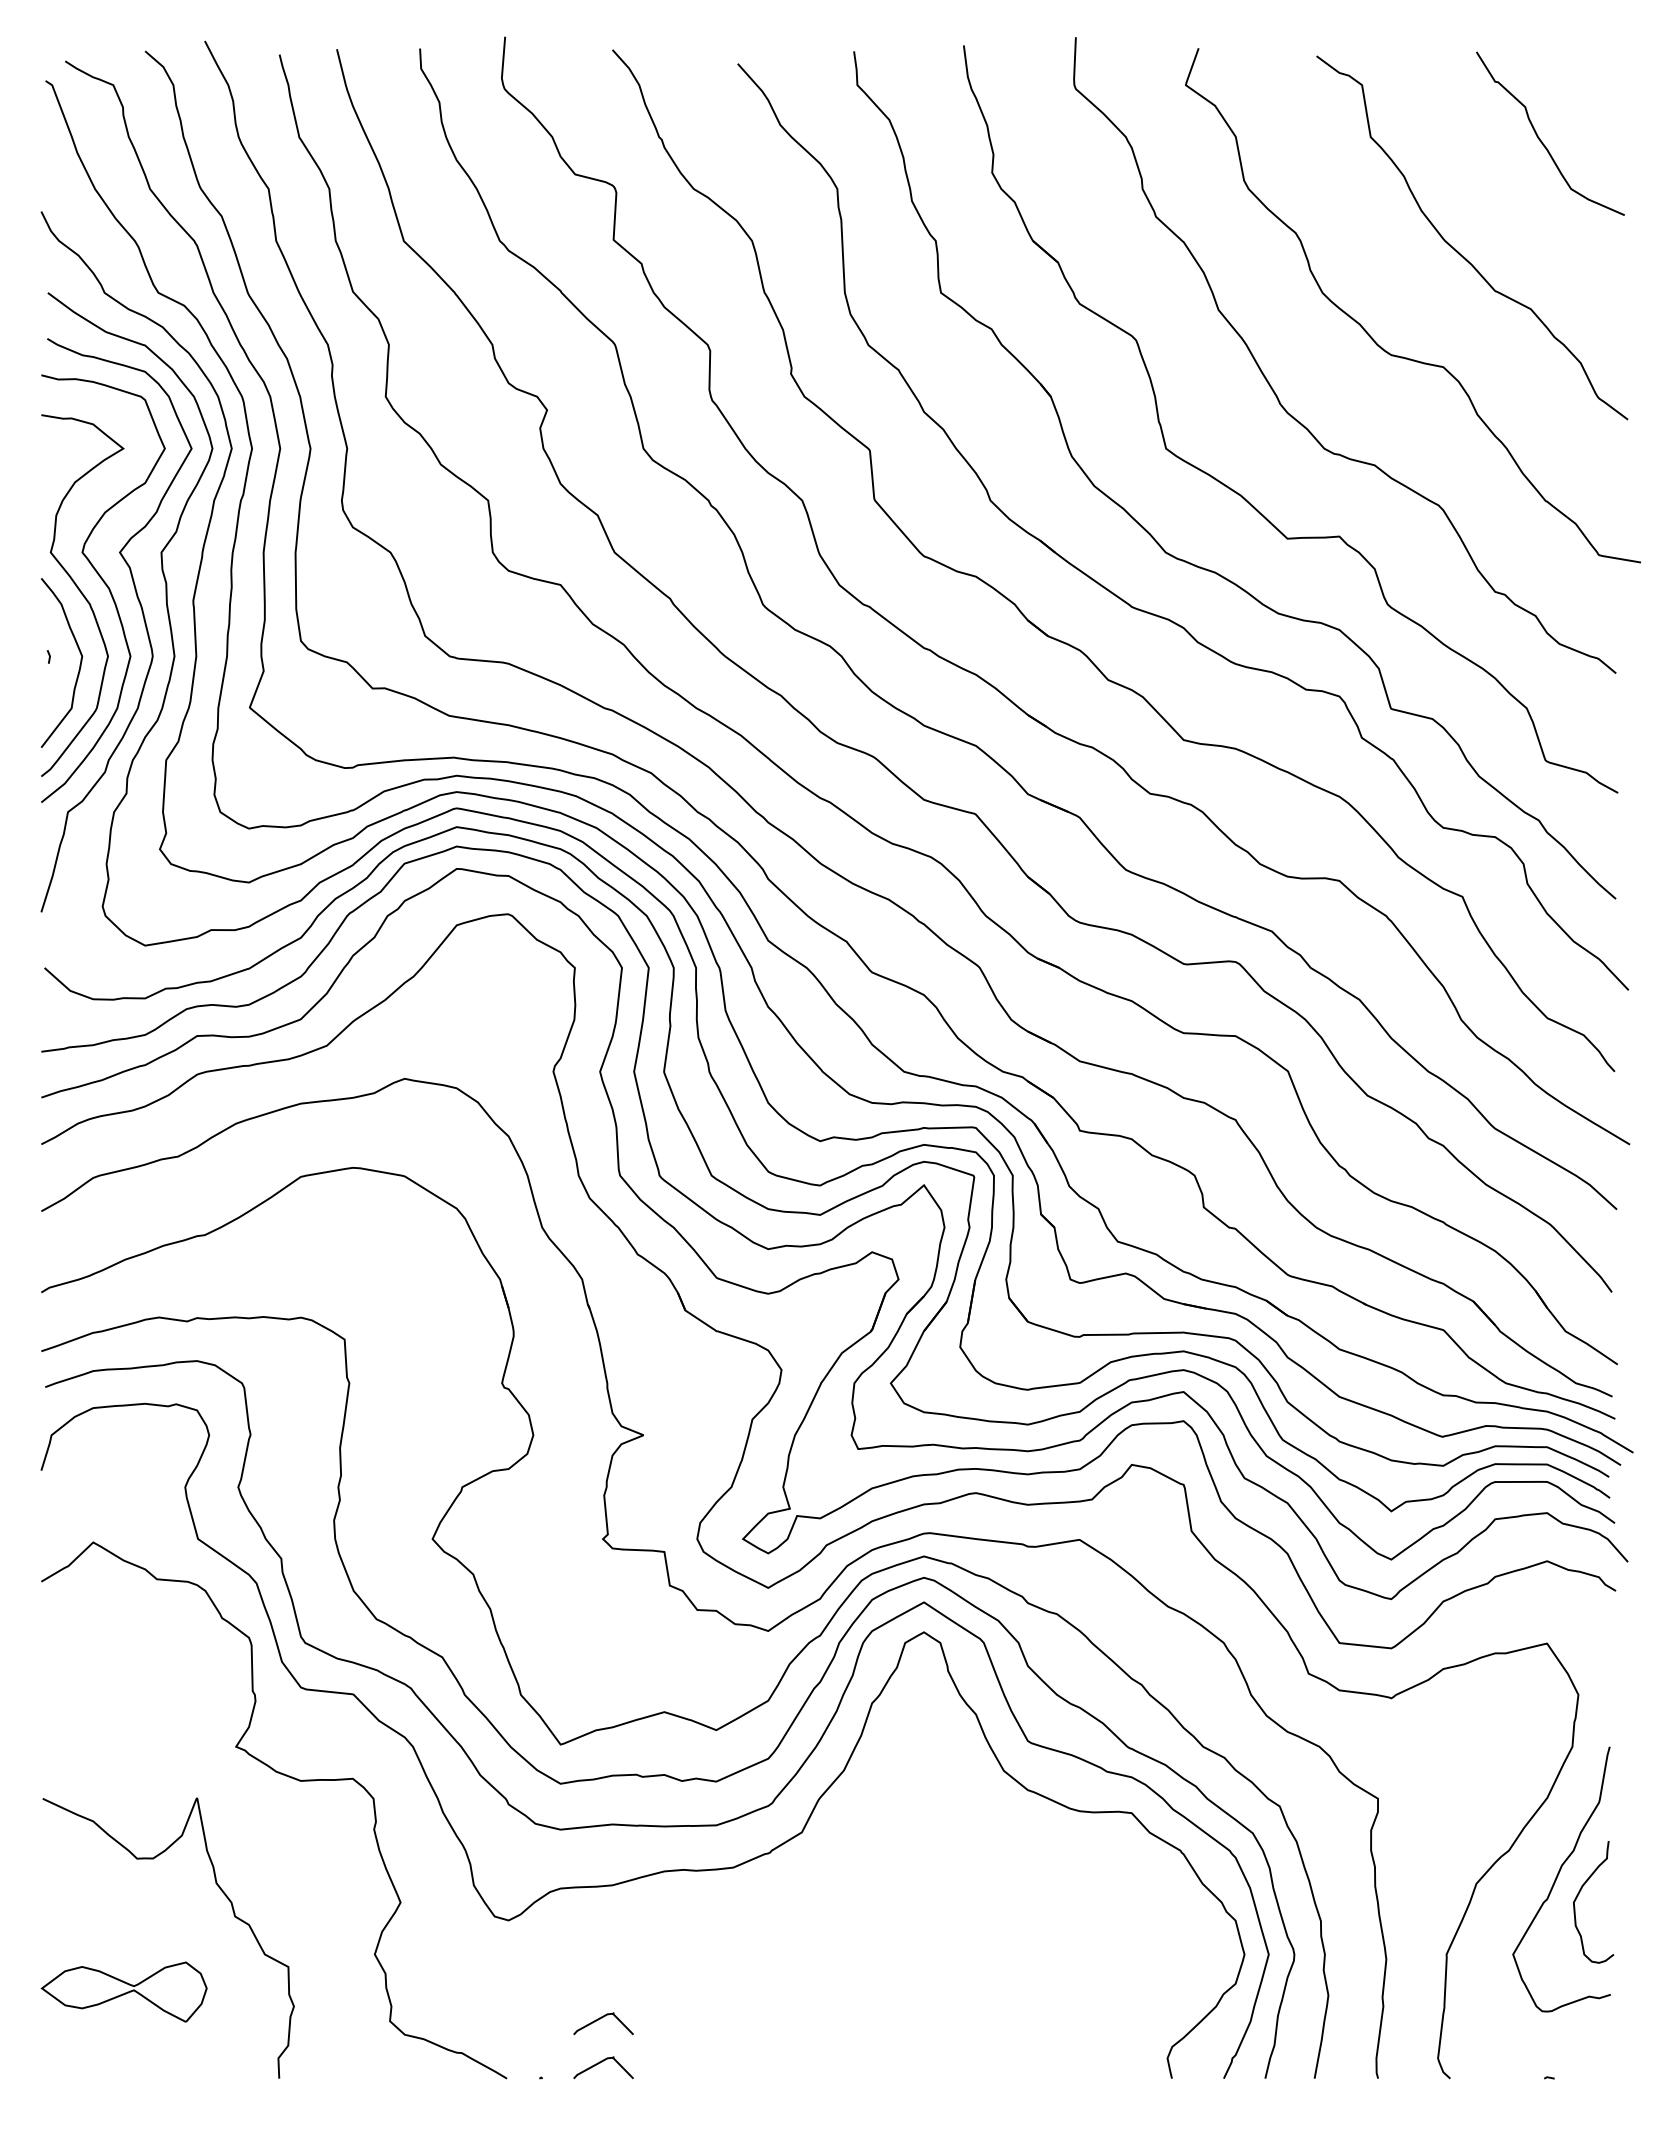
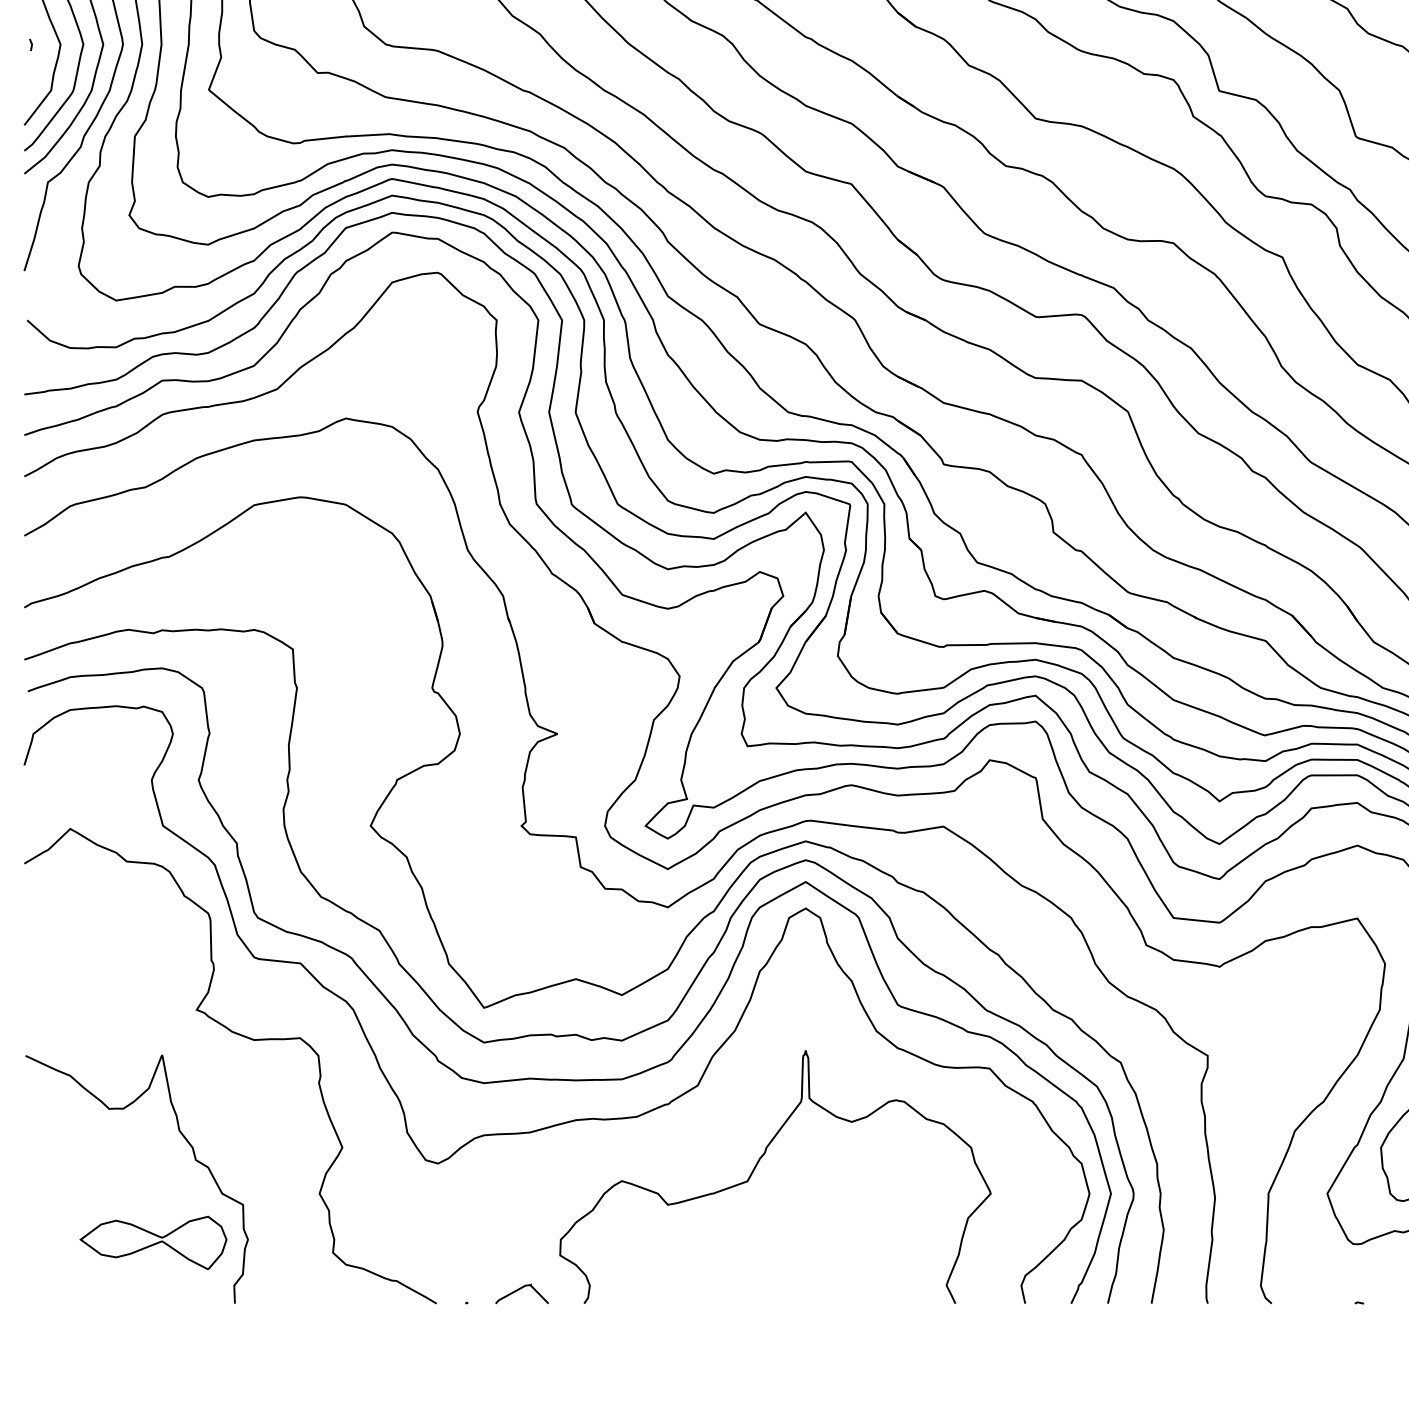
curve: (868, 1924) -> (756, 1167), added
part: (123, 1991) -> (152, 1242), moved
curve: (600, 2019) -> (519, 1251), removed

